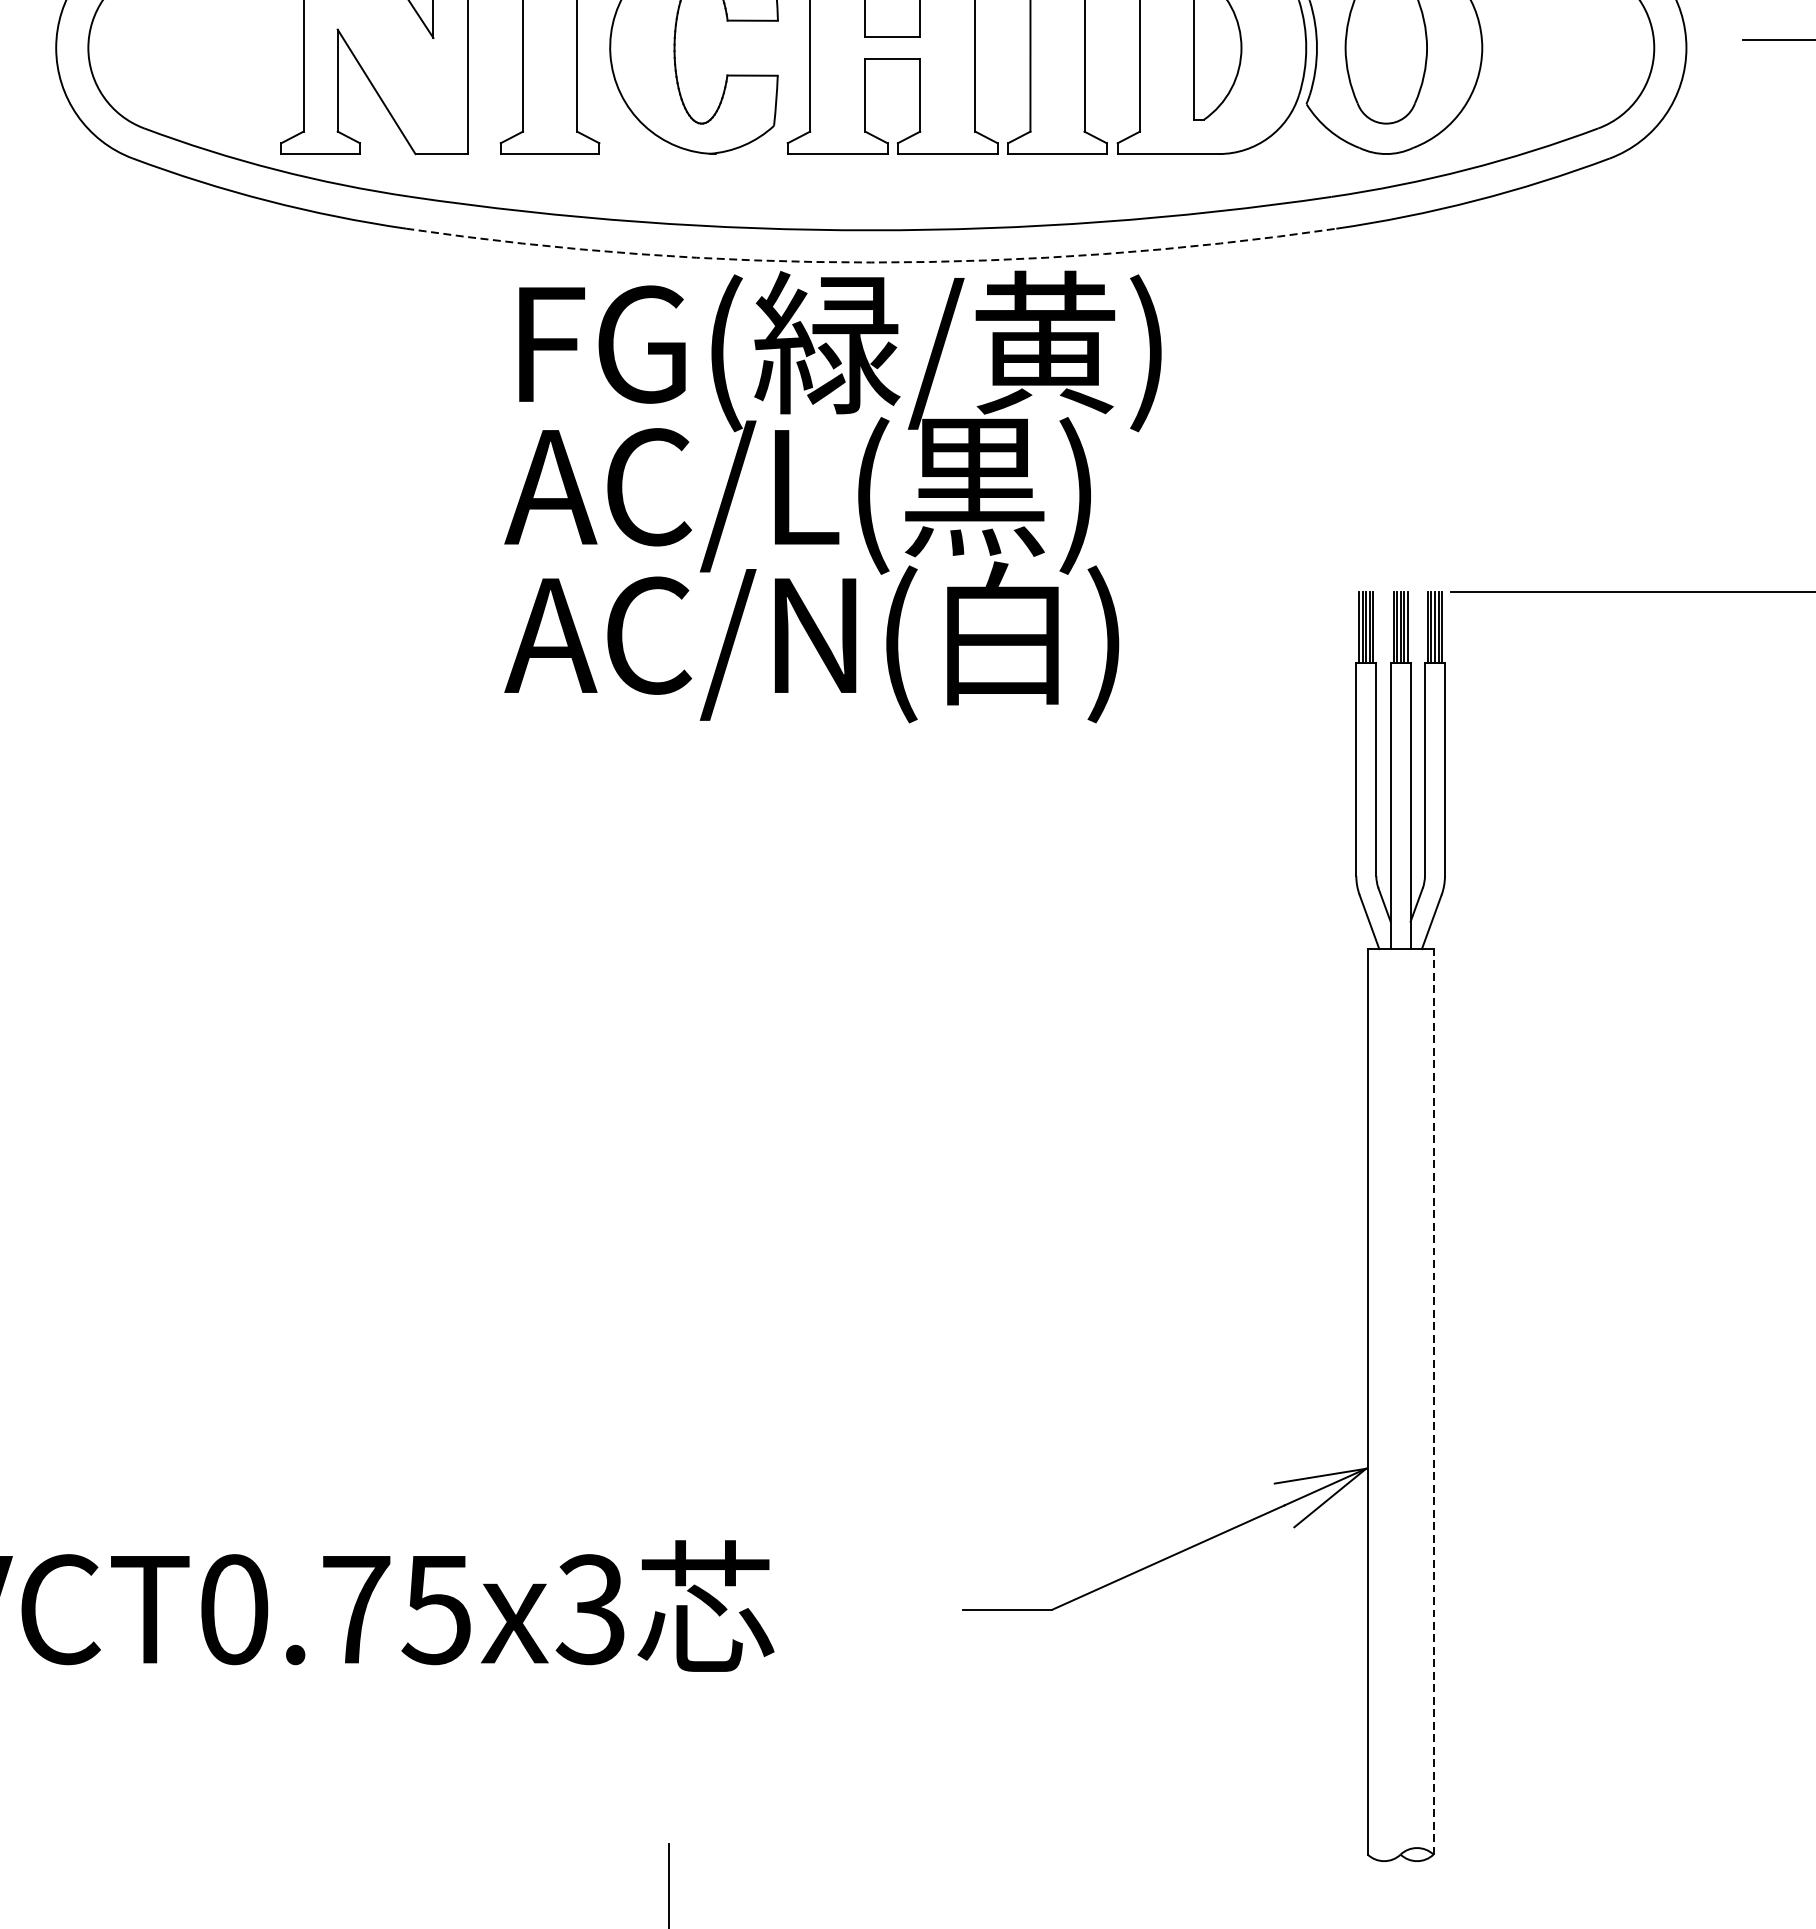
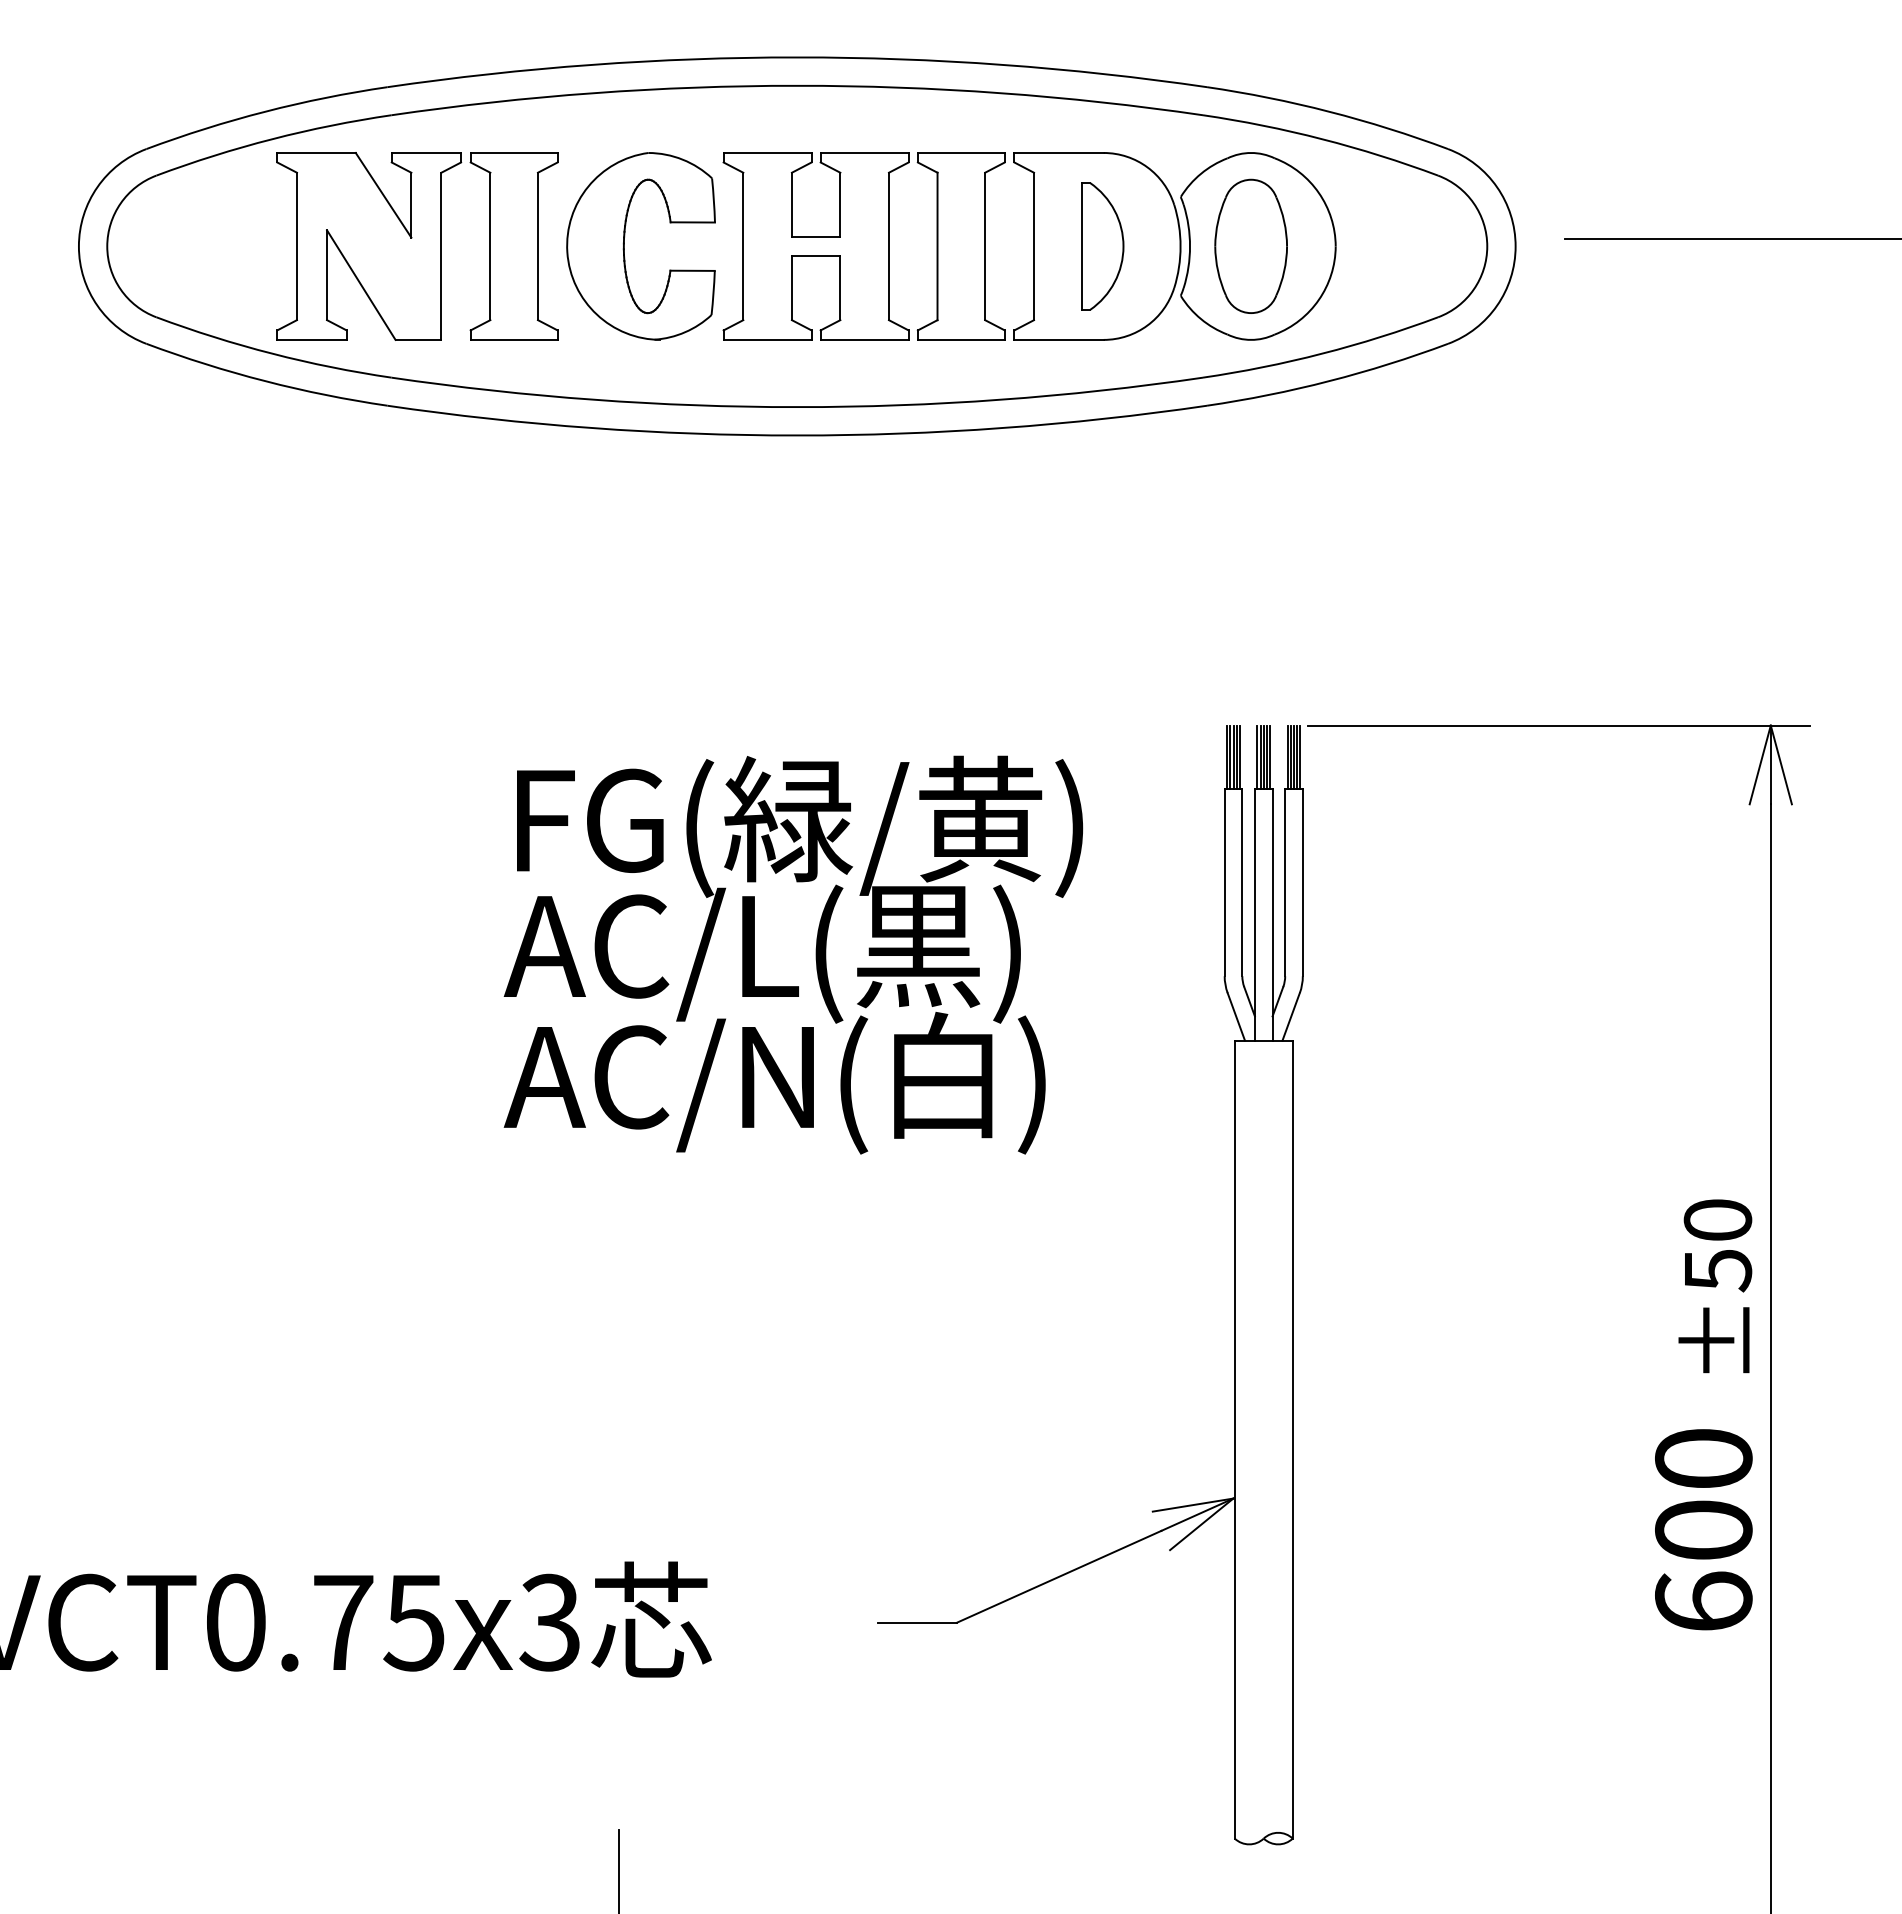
arc: (871, 262) -> (797, 435), dashed -> solid
text: (832, 496) -> (793, 954), moved
line: (1433, 1401) -> (1292, 1439), dashed -> solid

